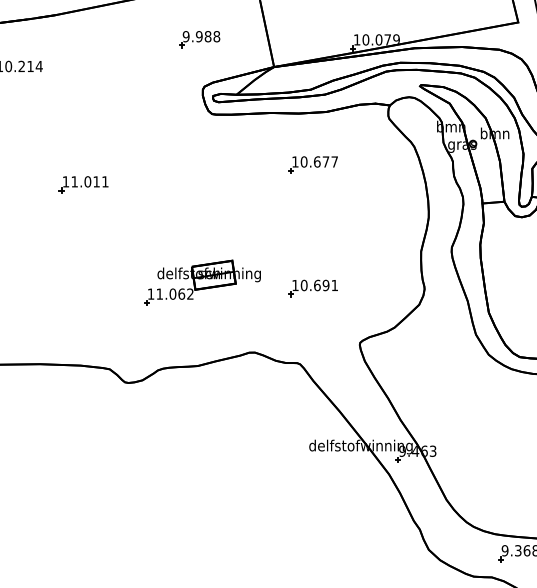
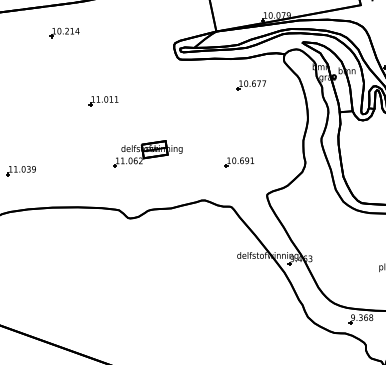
part: (199, 39) -> (172, 15), removed
part: (311, 165) -> (250, 85), moved
part: (201, 281) -> (147, 153), moved

